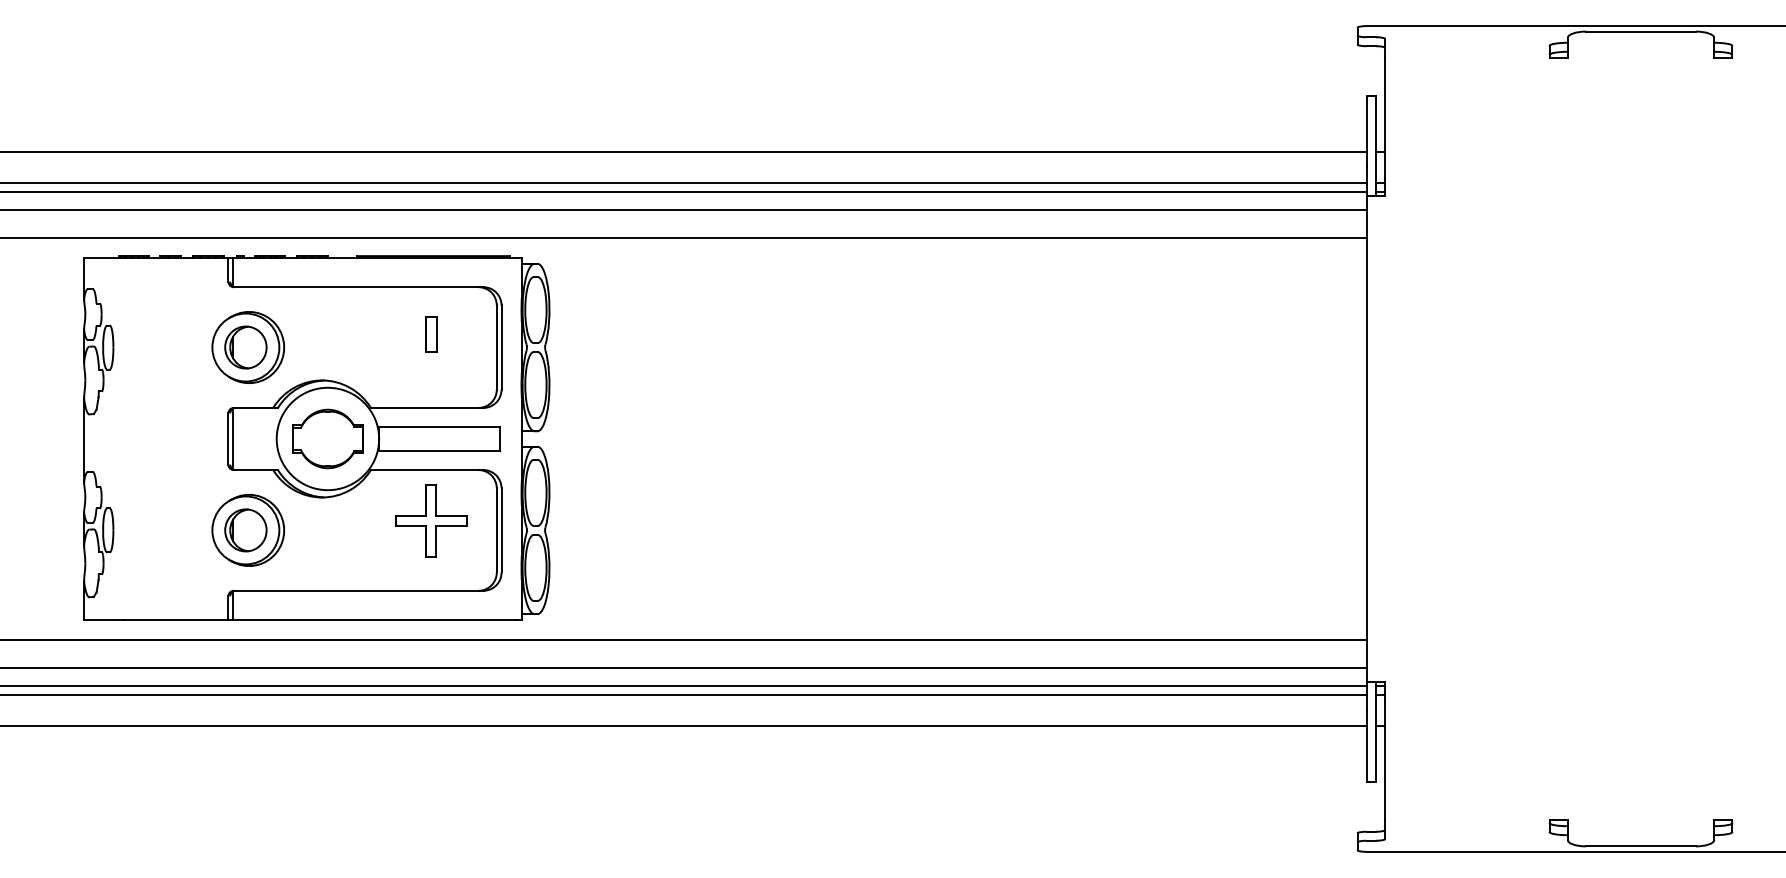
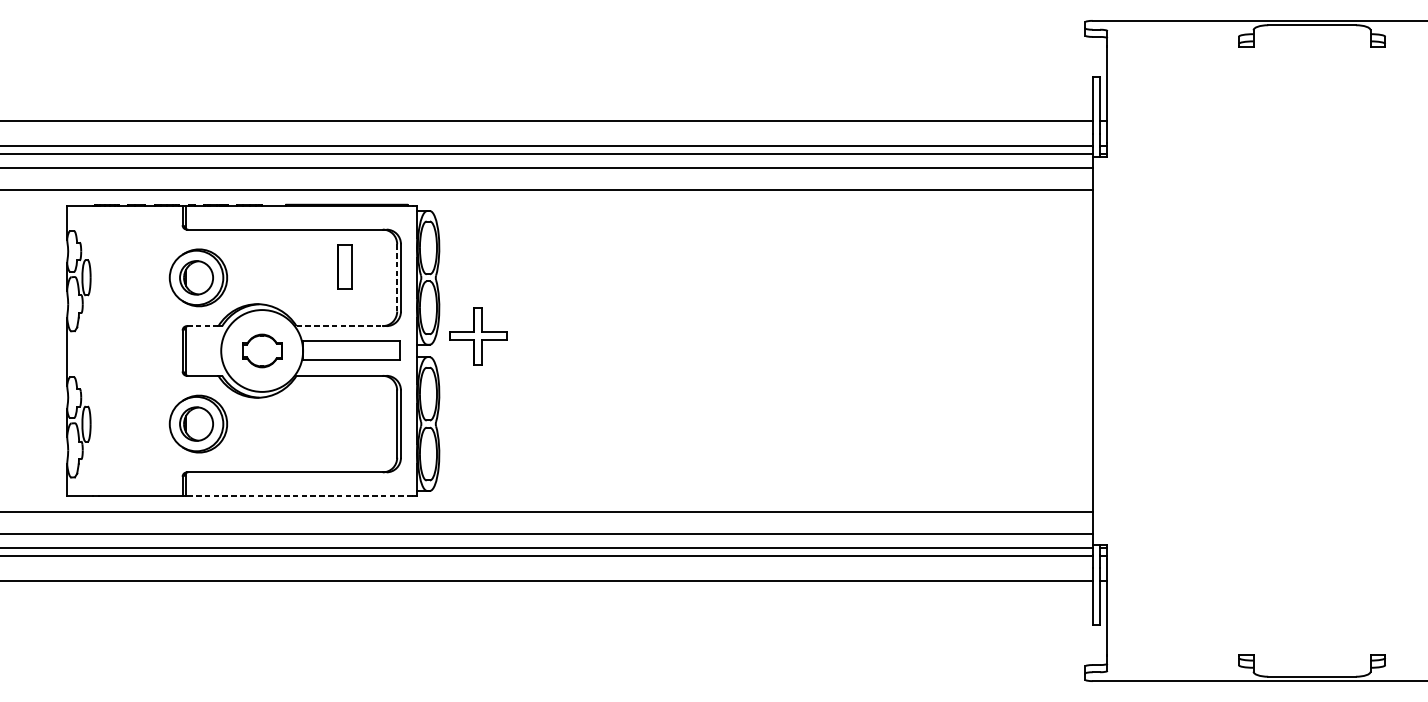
part: (431, 334) -> (344, 267), size x1.6
line: (496, 348) -> (396, 278), solid -> dashed
line: (253, 407) -> (202, 325), solid -> dashed
line: (424, 407) -> (339, 325), solid -> dashed
part: (327, 438) -> (261, 350), size x0.7
part: (431, 520) -> (478, 336), moved
line: (374, 620) -> (299, 496), solid -> dashed

